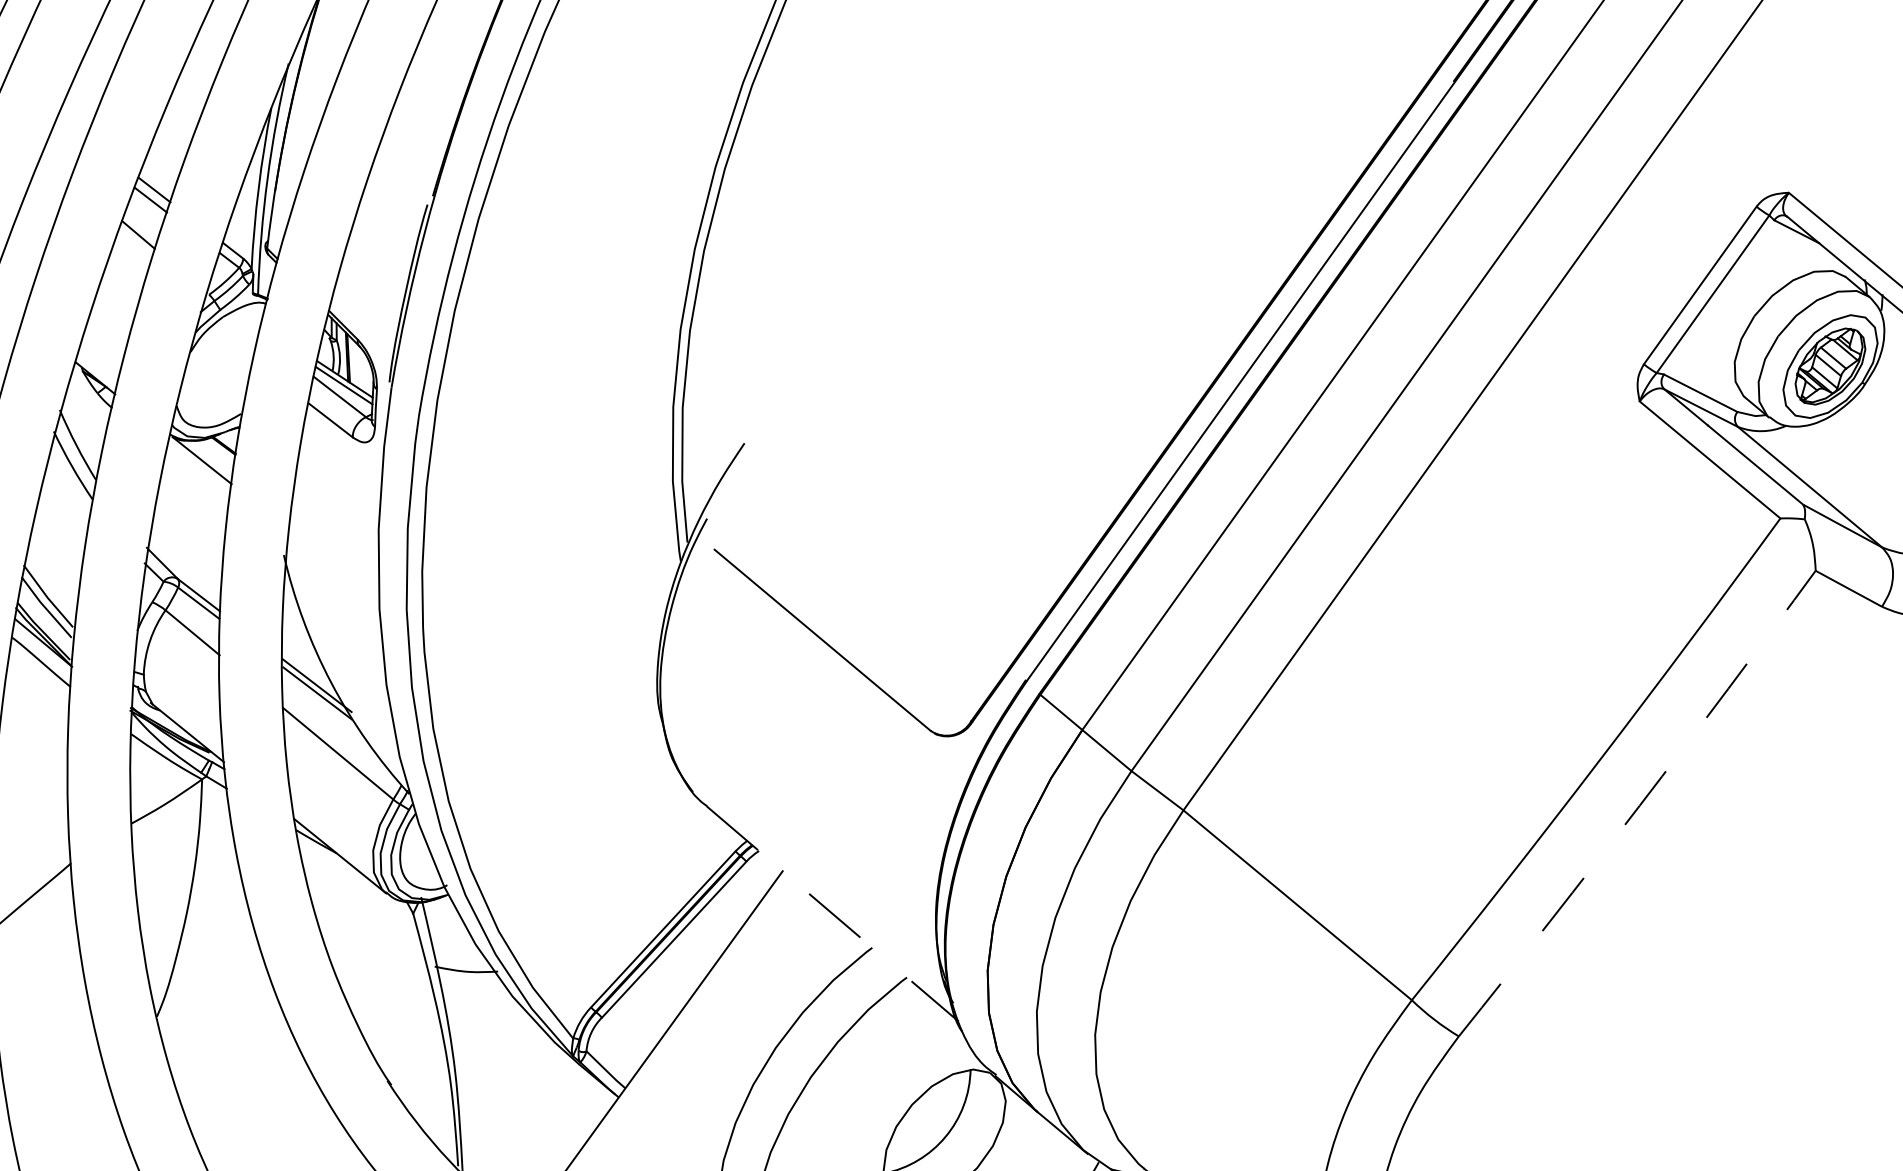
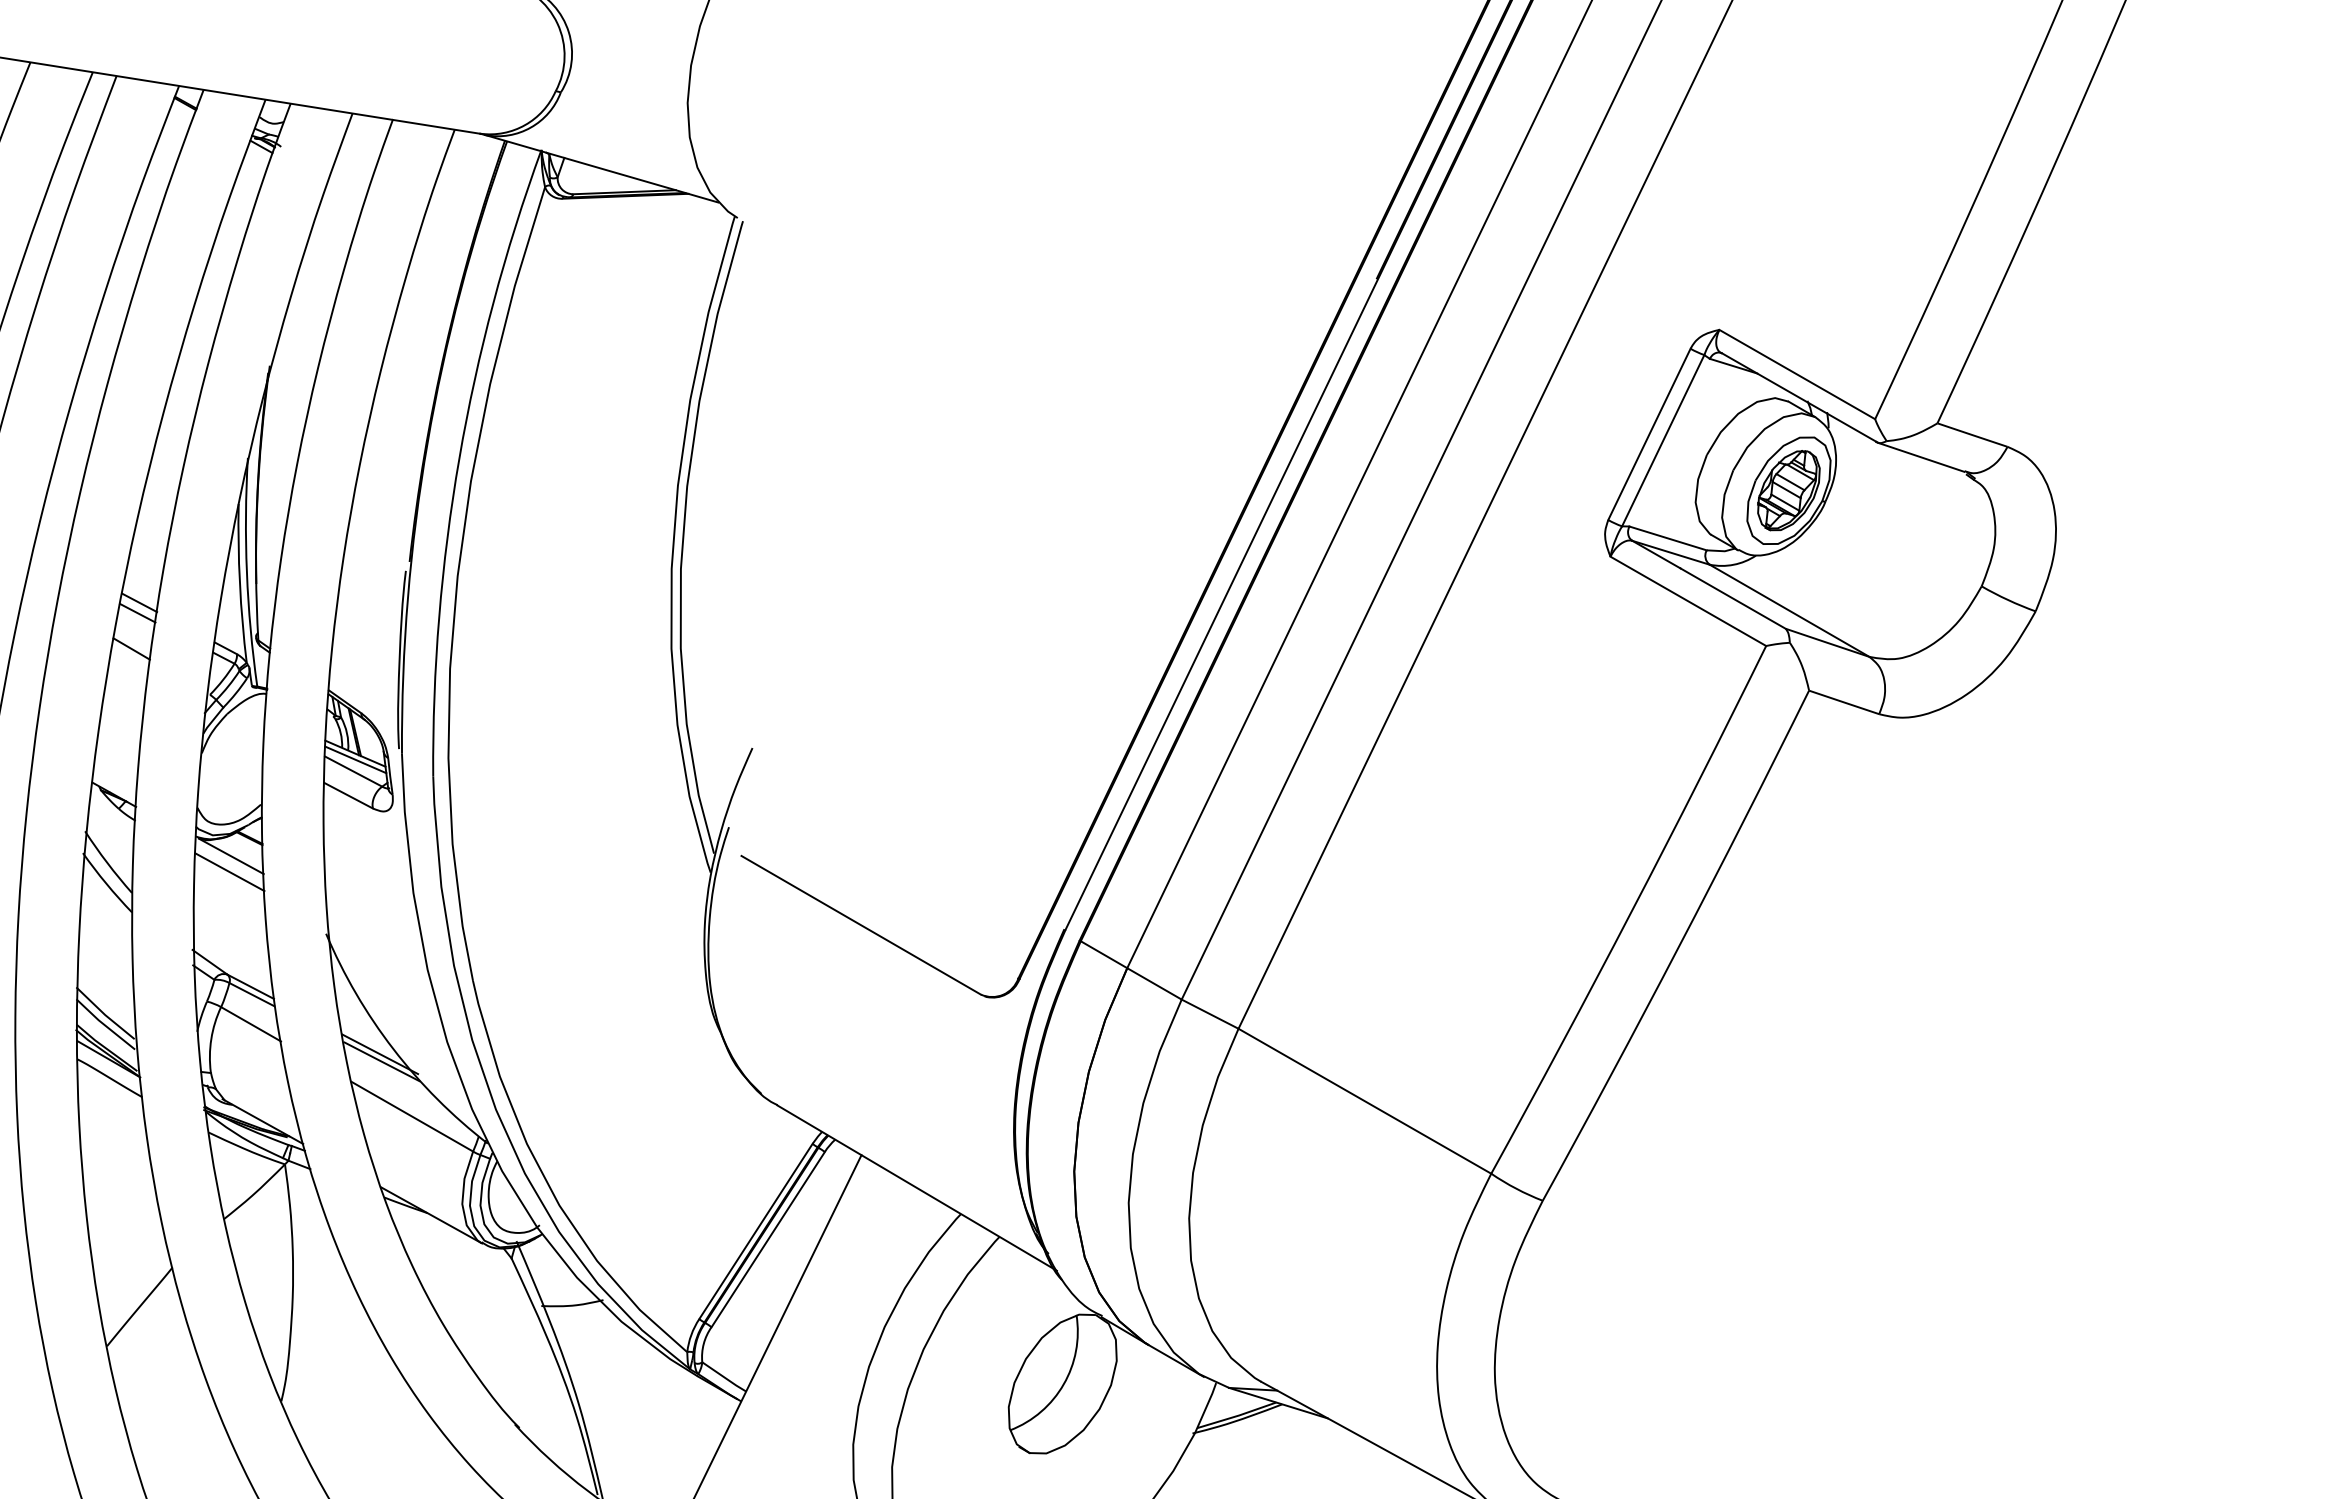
line: (197, 476) -> (229, 872), added
arc: (1639, 805) -> (1678, 947), dashed -> solid
line: (833, 914) -> (917, 1188), dashed -> solid

